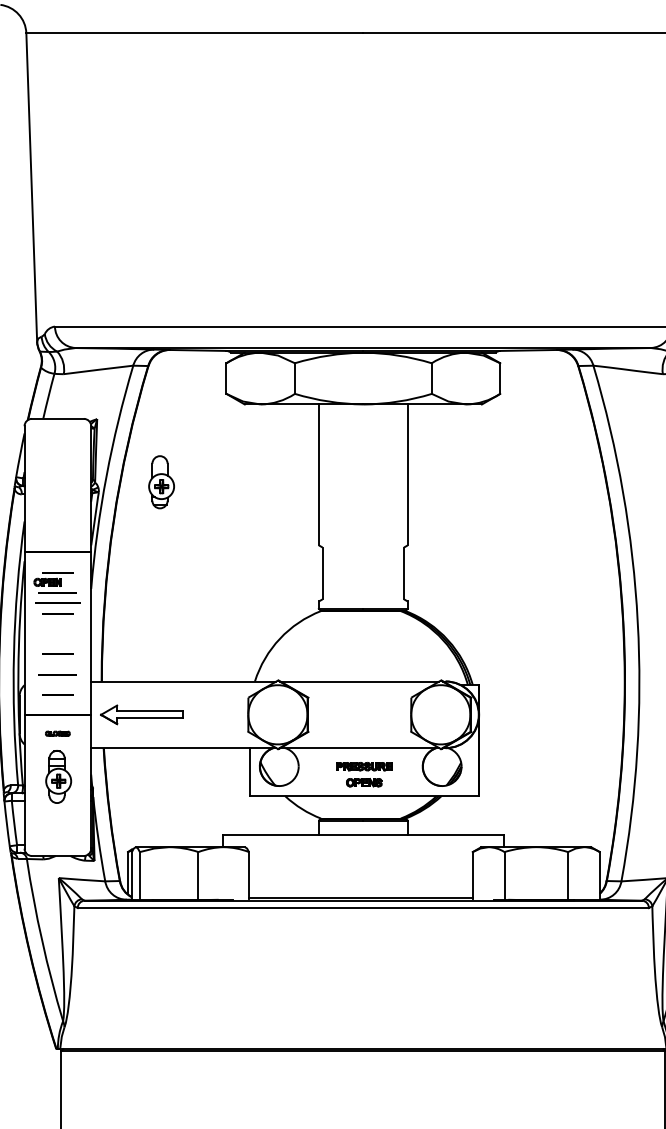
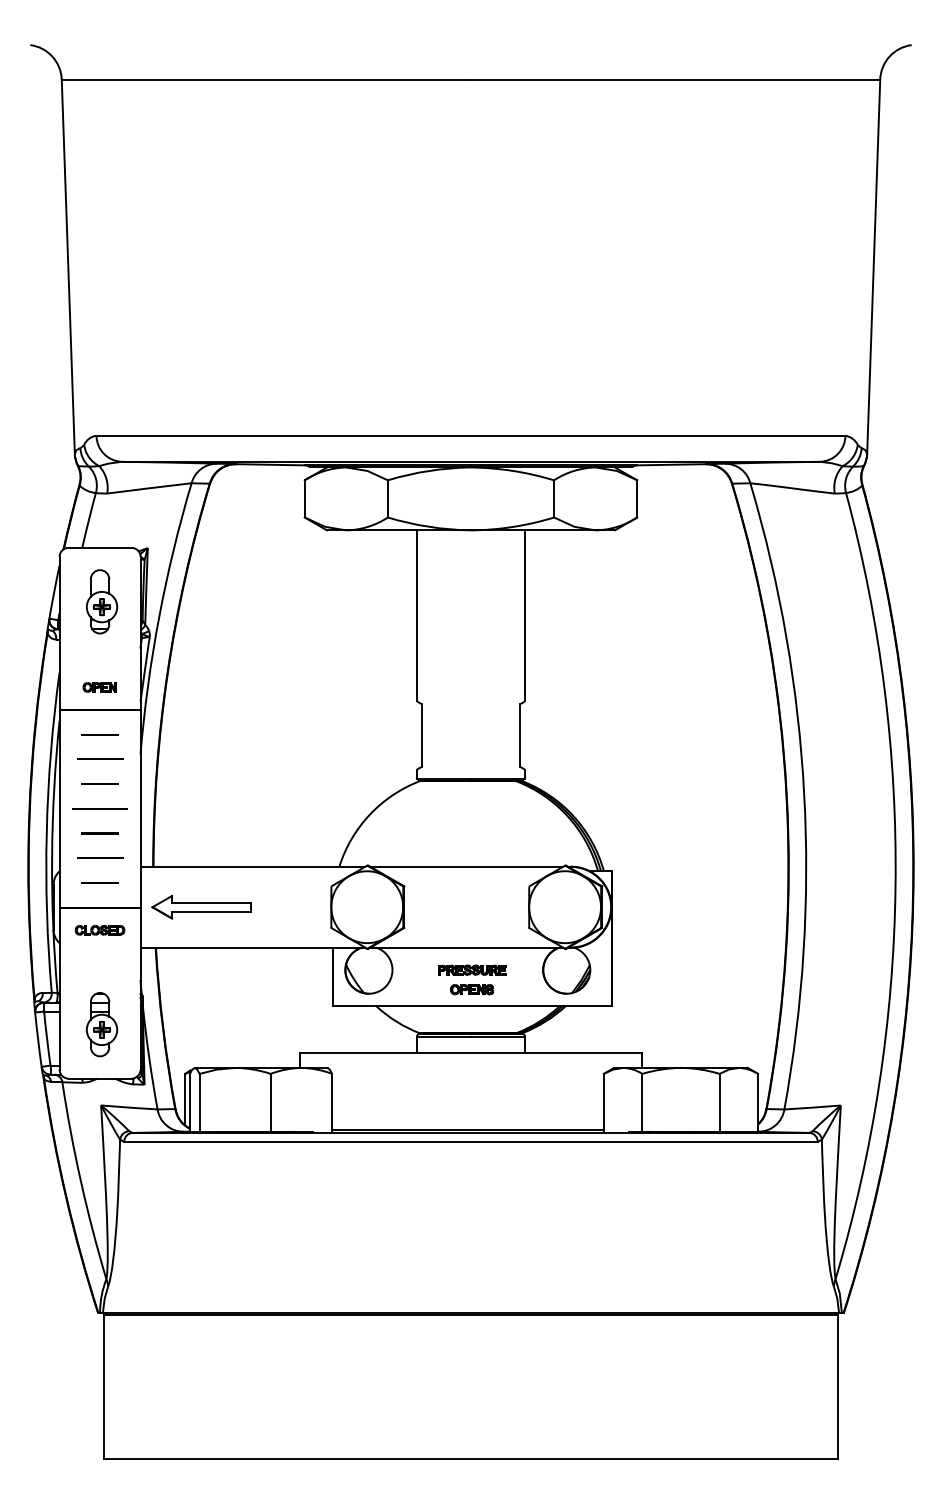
part: (161, 482) -> (101, 601), moved
part: (47, 582) -> (99, 687), moved
line: (57, 603) -> (99, 808), moved
part: (57, 733) -> (99, 929), size x1.67
part: (58, 776) -> (101, 1024), moved

